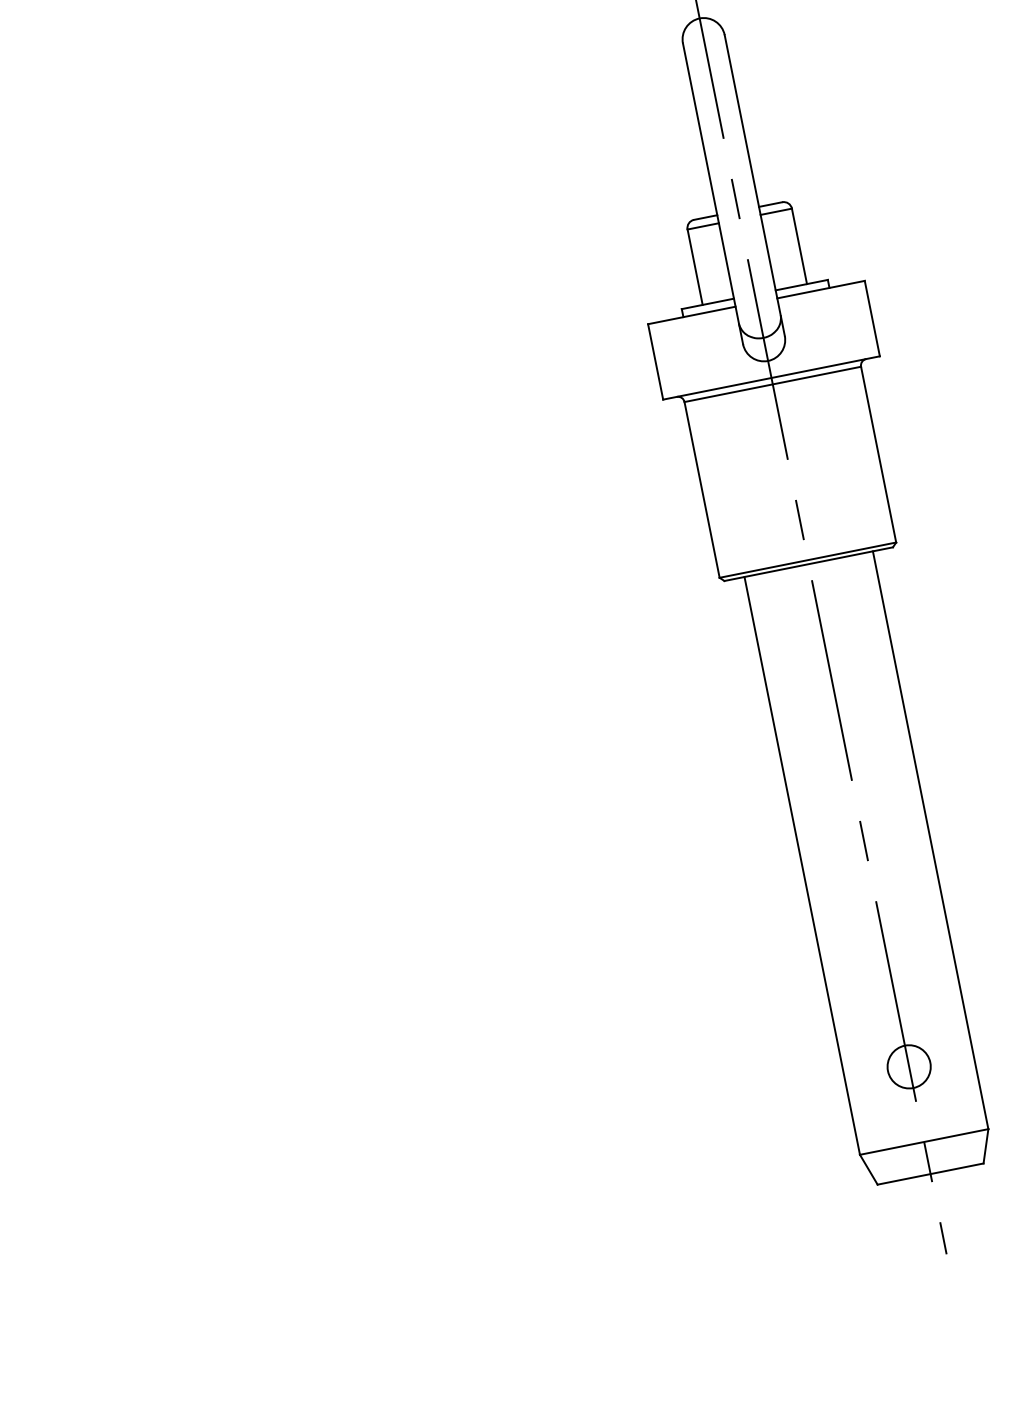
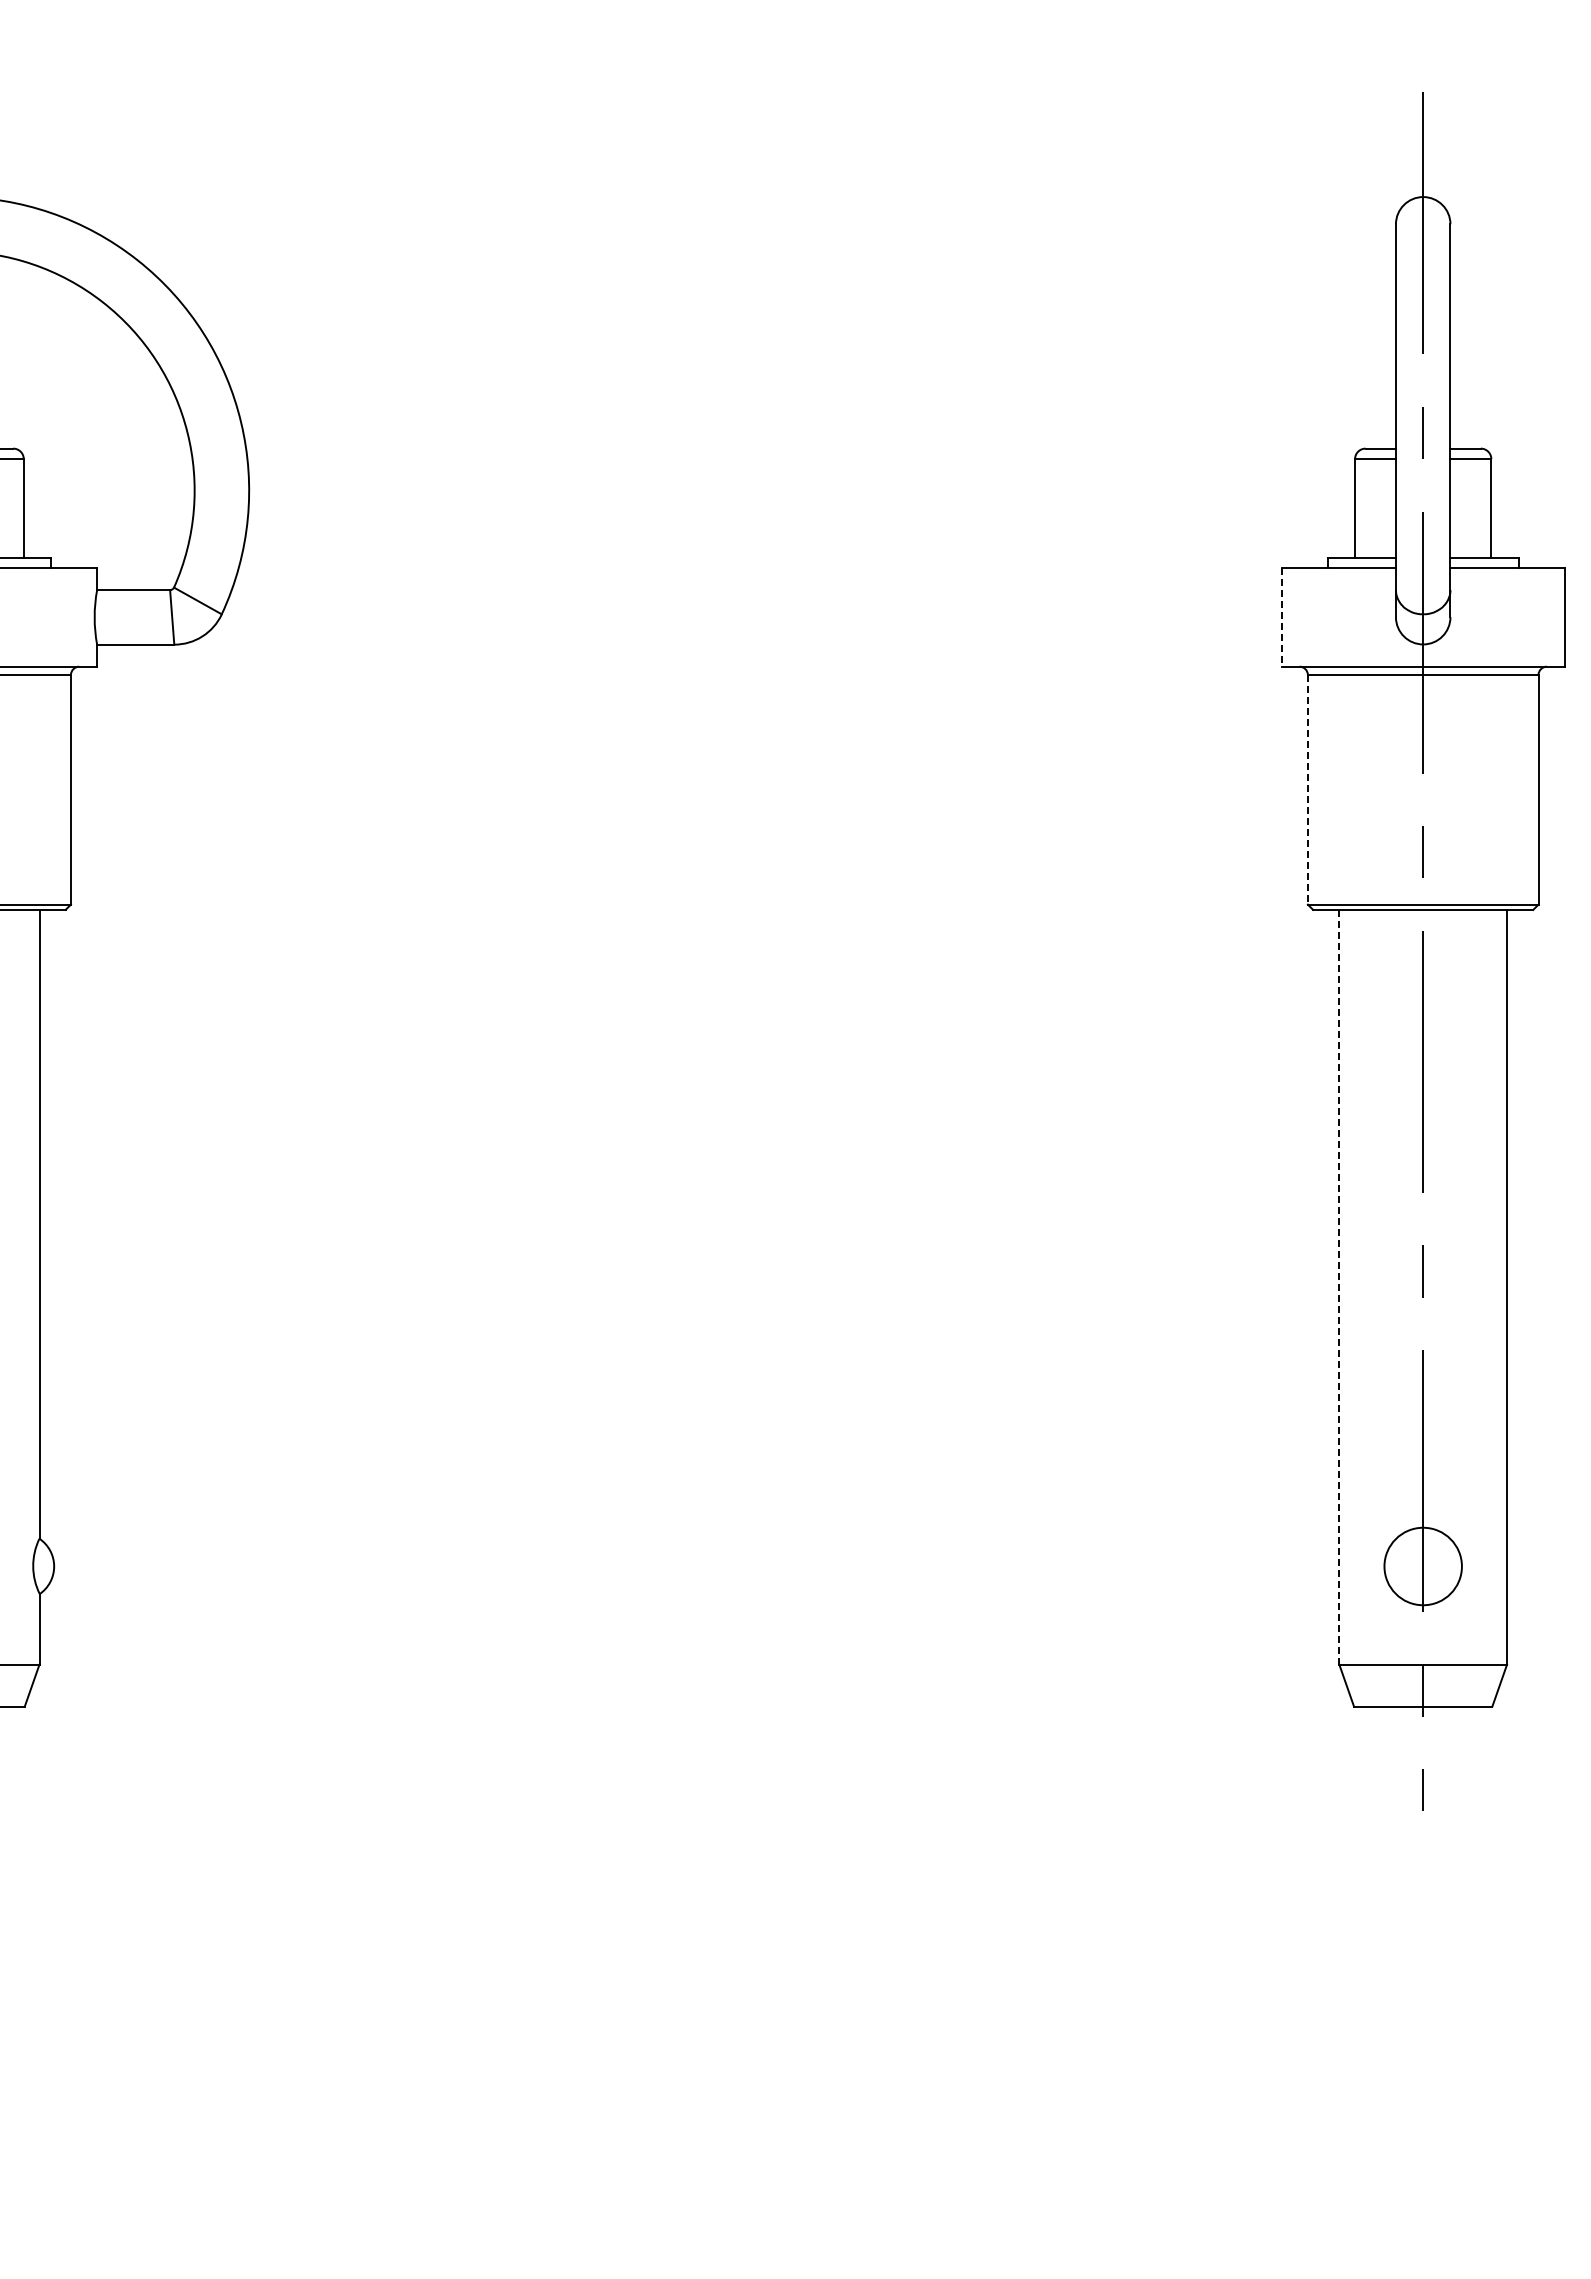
line: (655, 362) -> (1281, 617), solid -> dashed
line: (701, 489) -> (1307, 789), solid -> dashed
line: (802, 866) -> (1339, 1287), solid -> dashed
circle: (908, 1066) -> (1422, 1566), size x1.4

